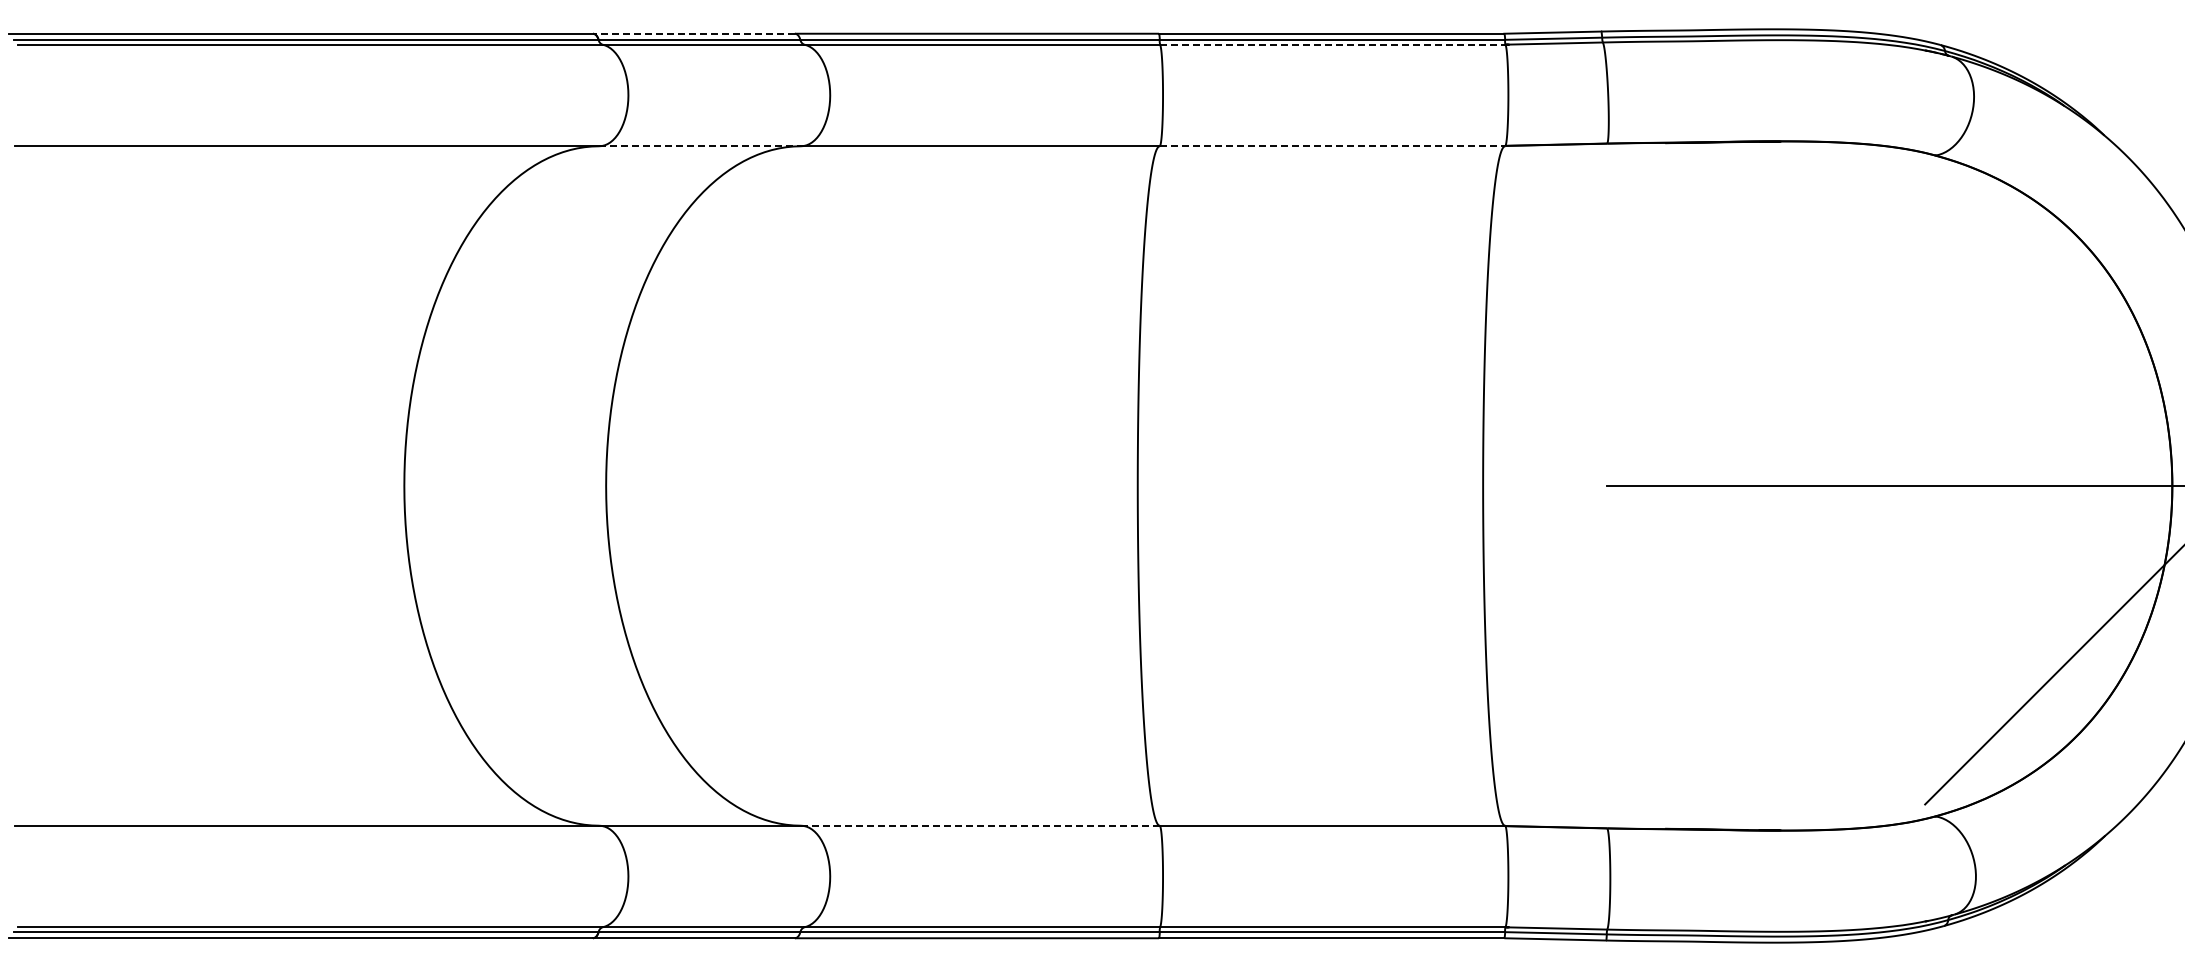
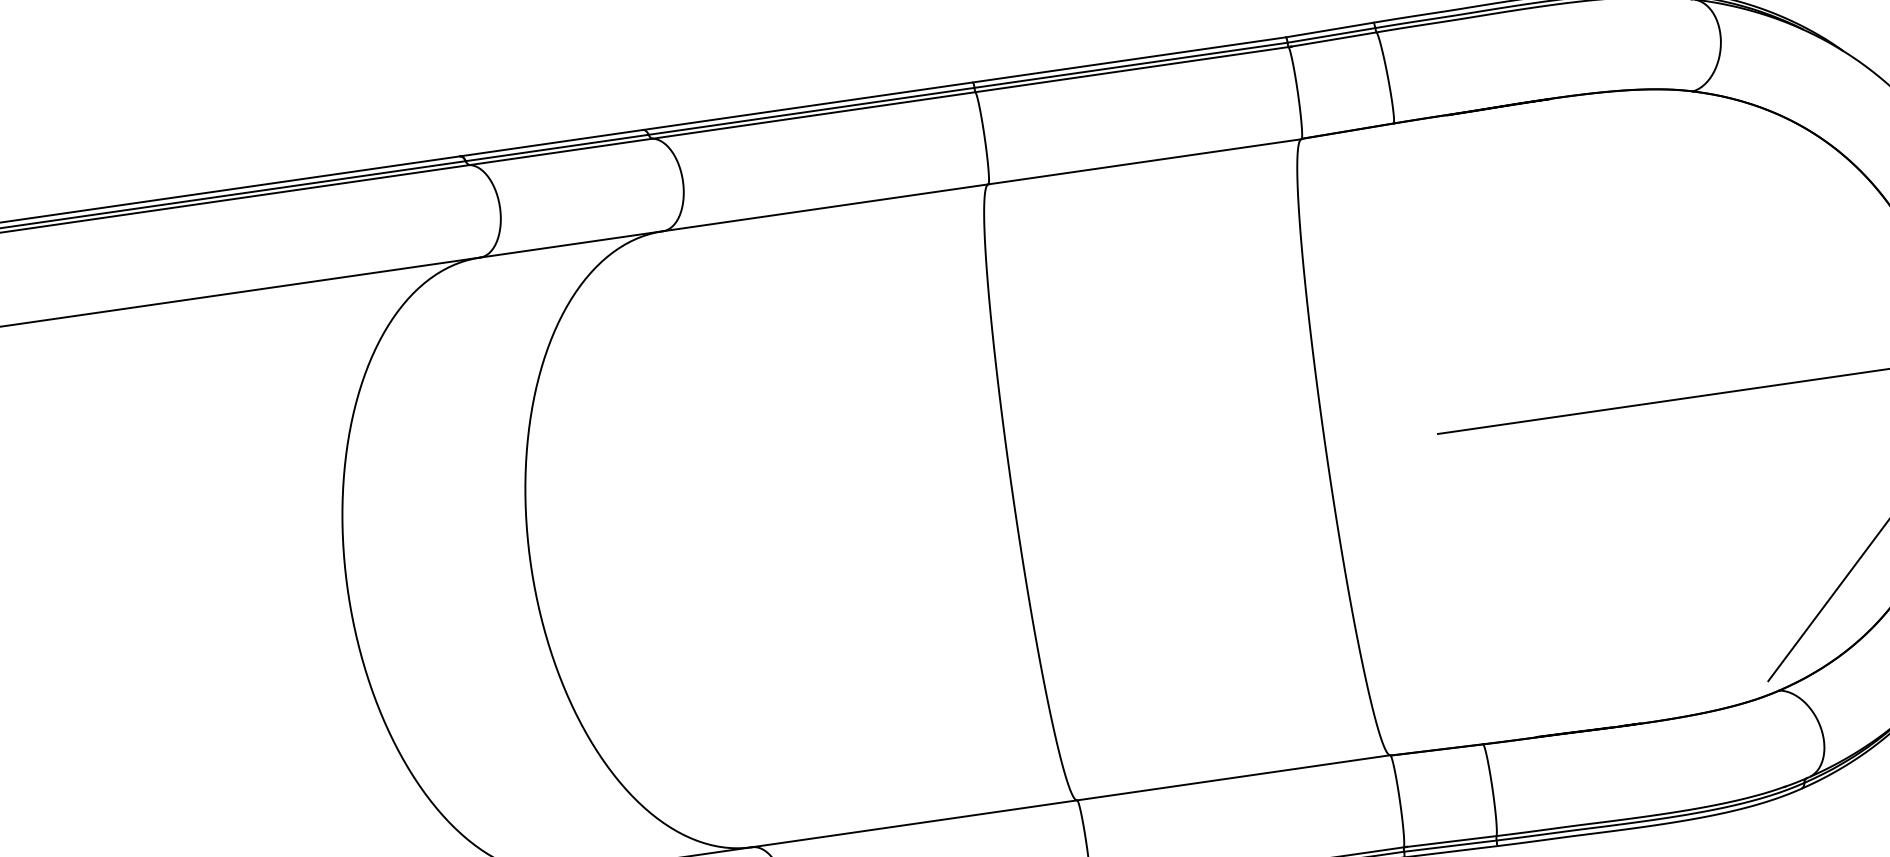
line: (694, 33) -> (551, 142), dashed -> solid
line: (1332, 44) -> (1131, 69), dashed -> solid
line: (700, 146) -> (572, 244), dashed -> solid
line: (1332, 146) -> (1145, 162), dashed -> solid
line: (980, 825) -> (914, 823), dashed -> solid

